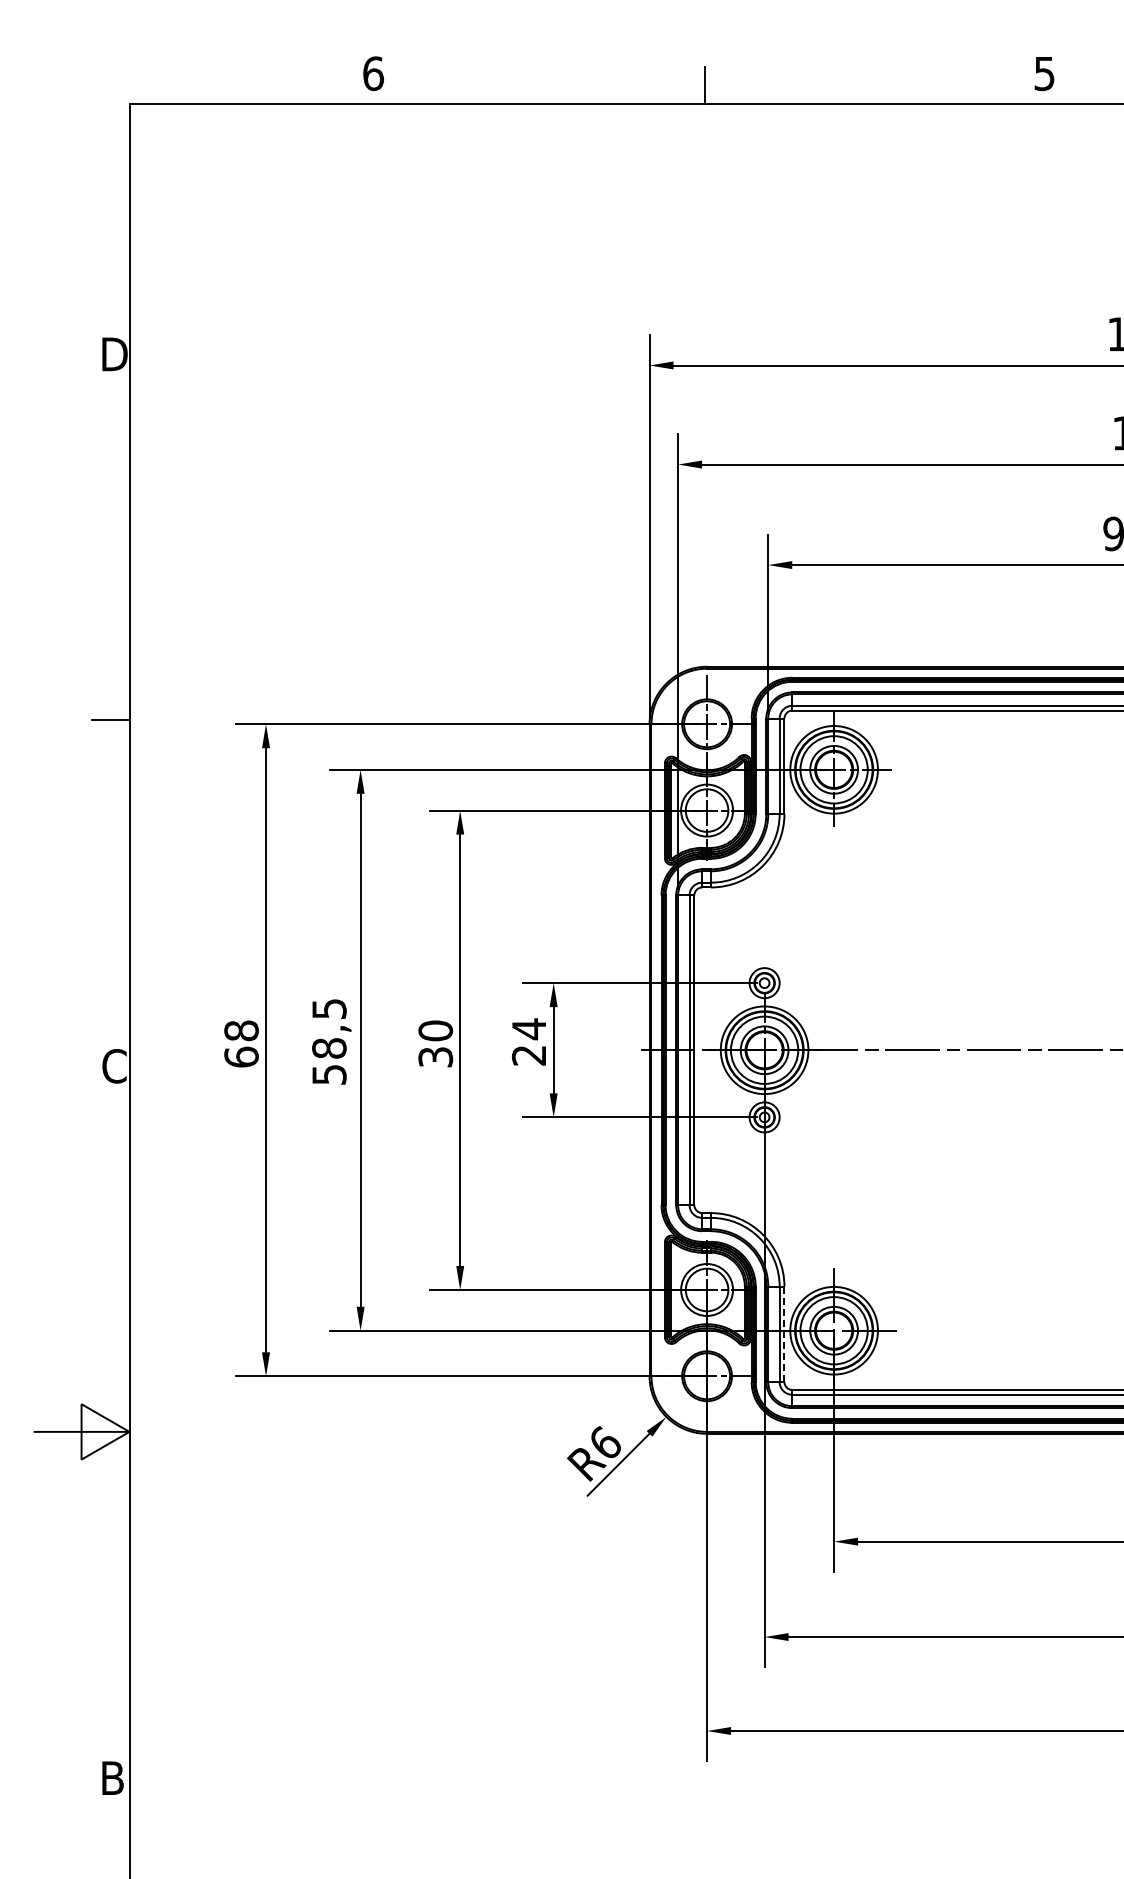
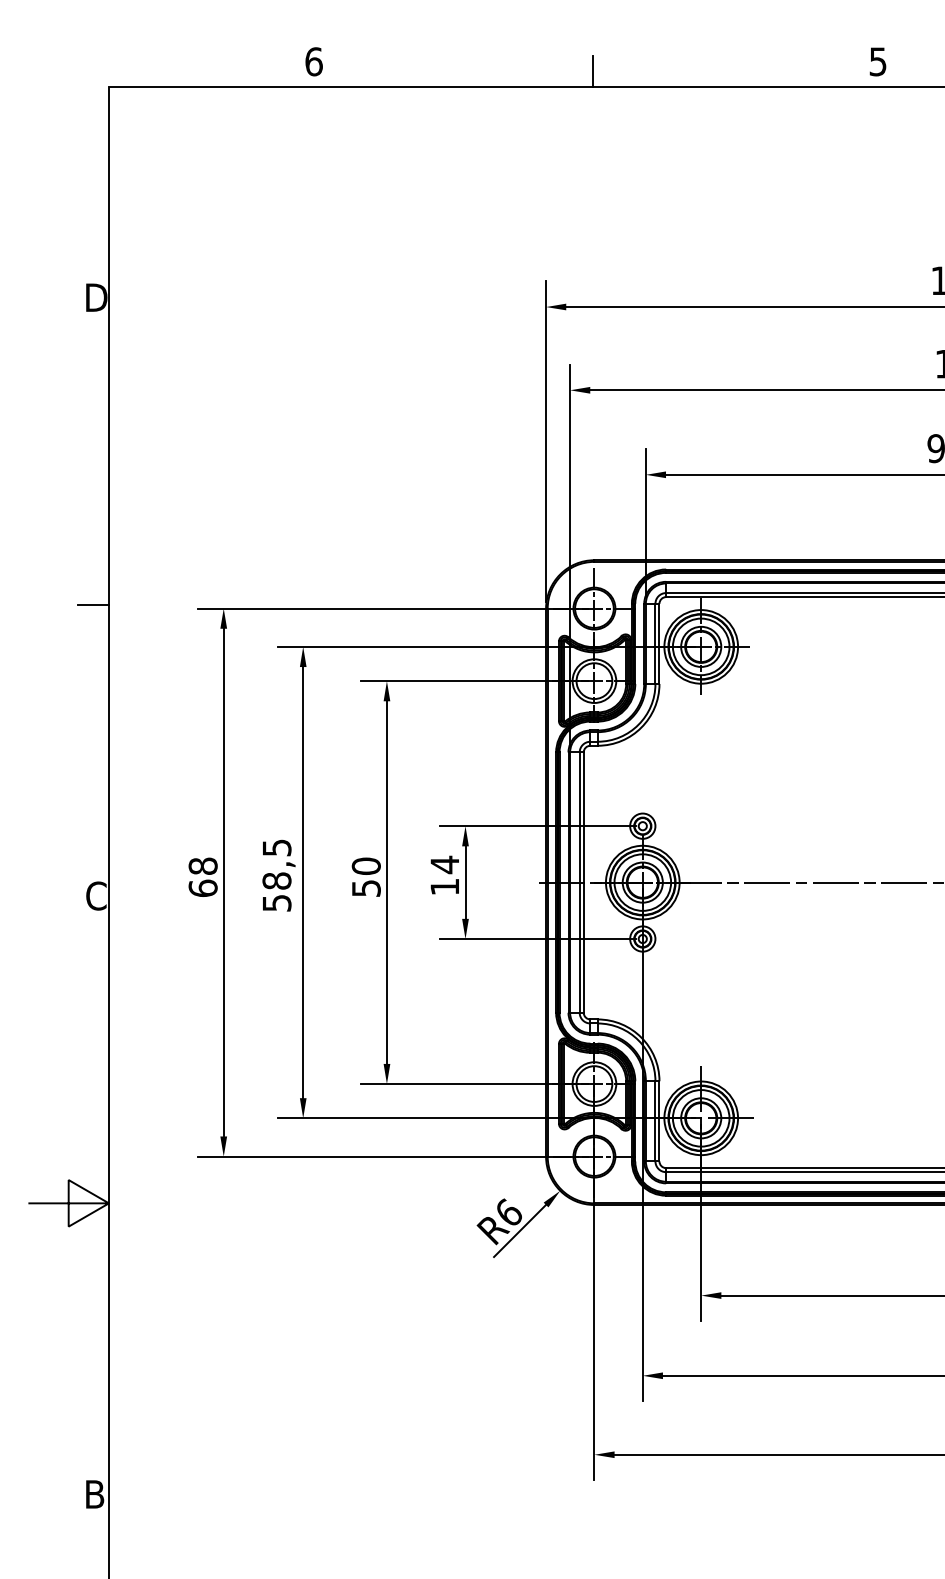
text: (528, 1055) -> (444, 886), 24 -> 14
text: (435, 1056) -> (366, 887), 30 -> 50
line: (784, 1334) -> (659, 1121), dashed -> solid

